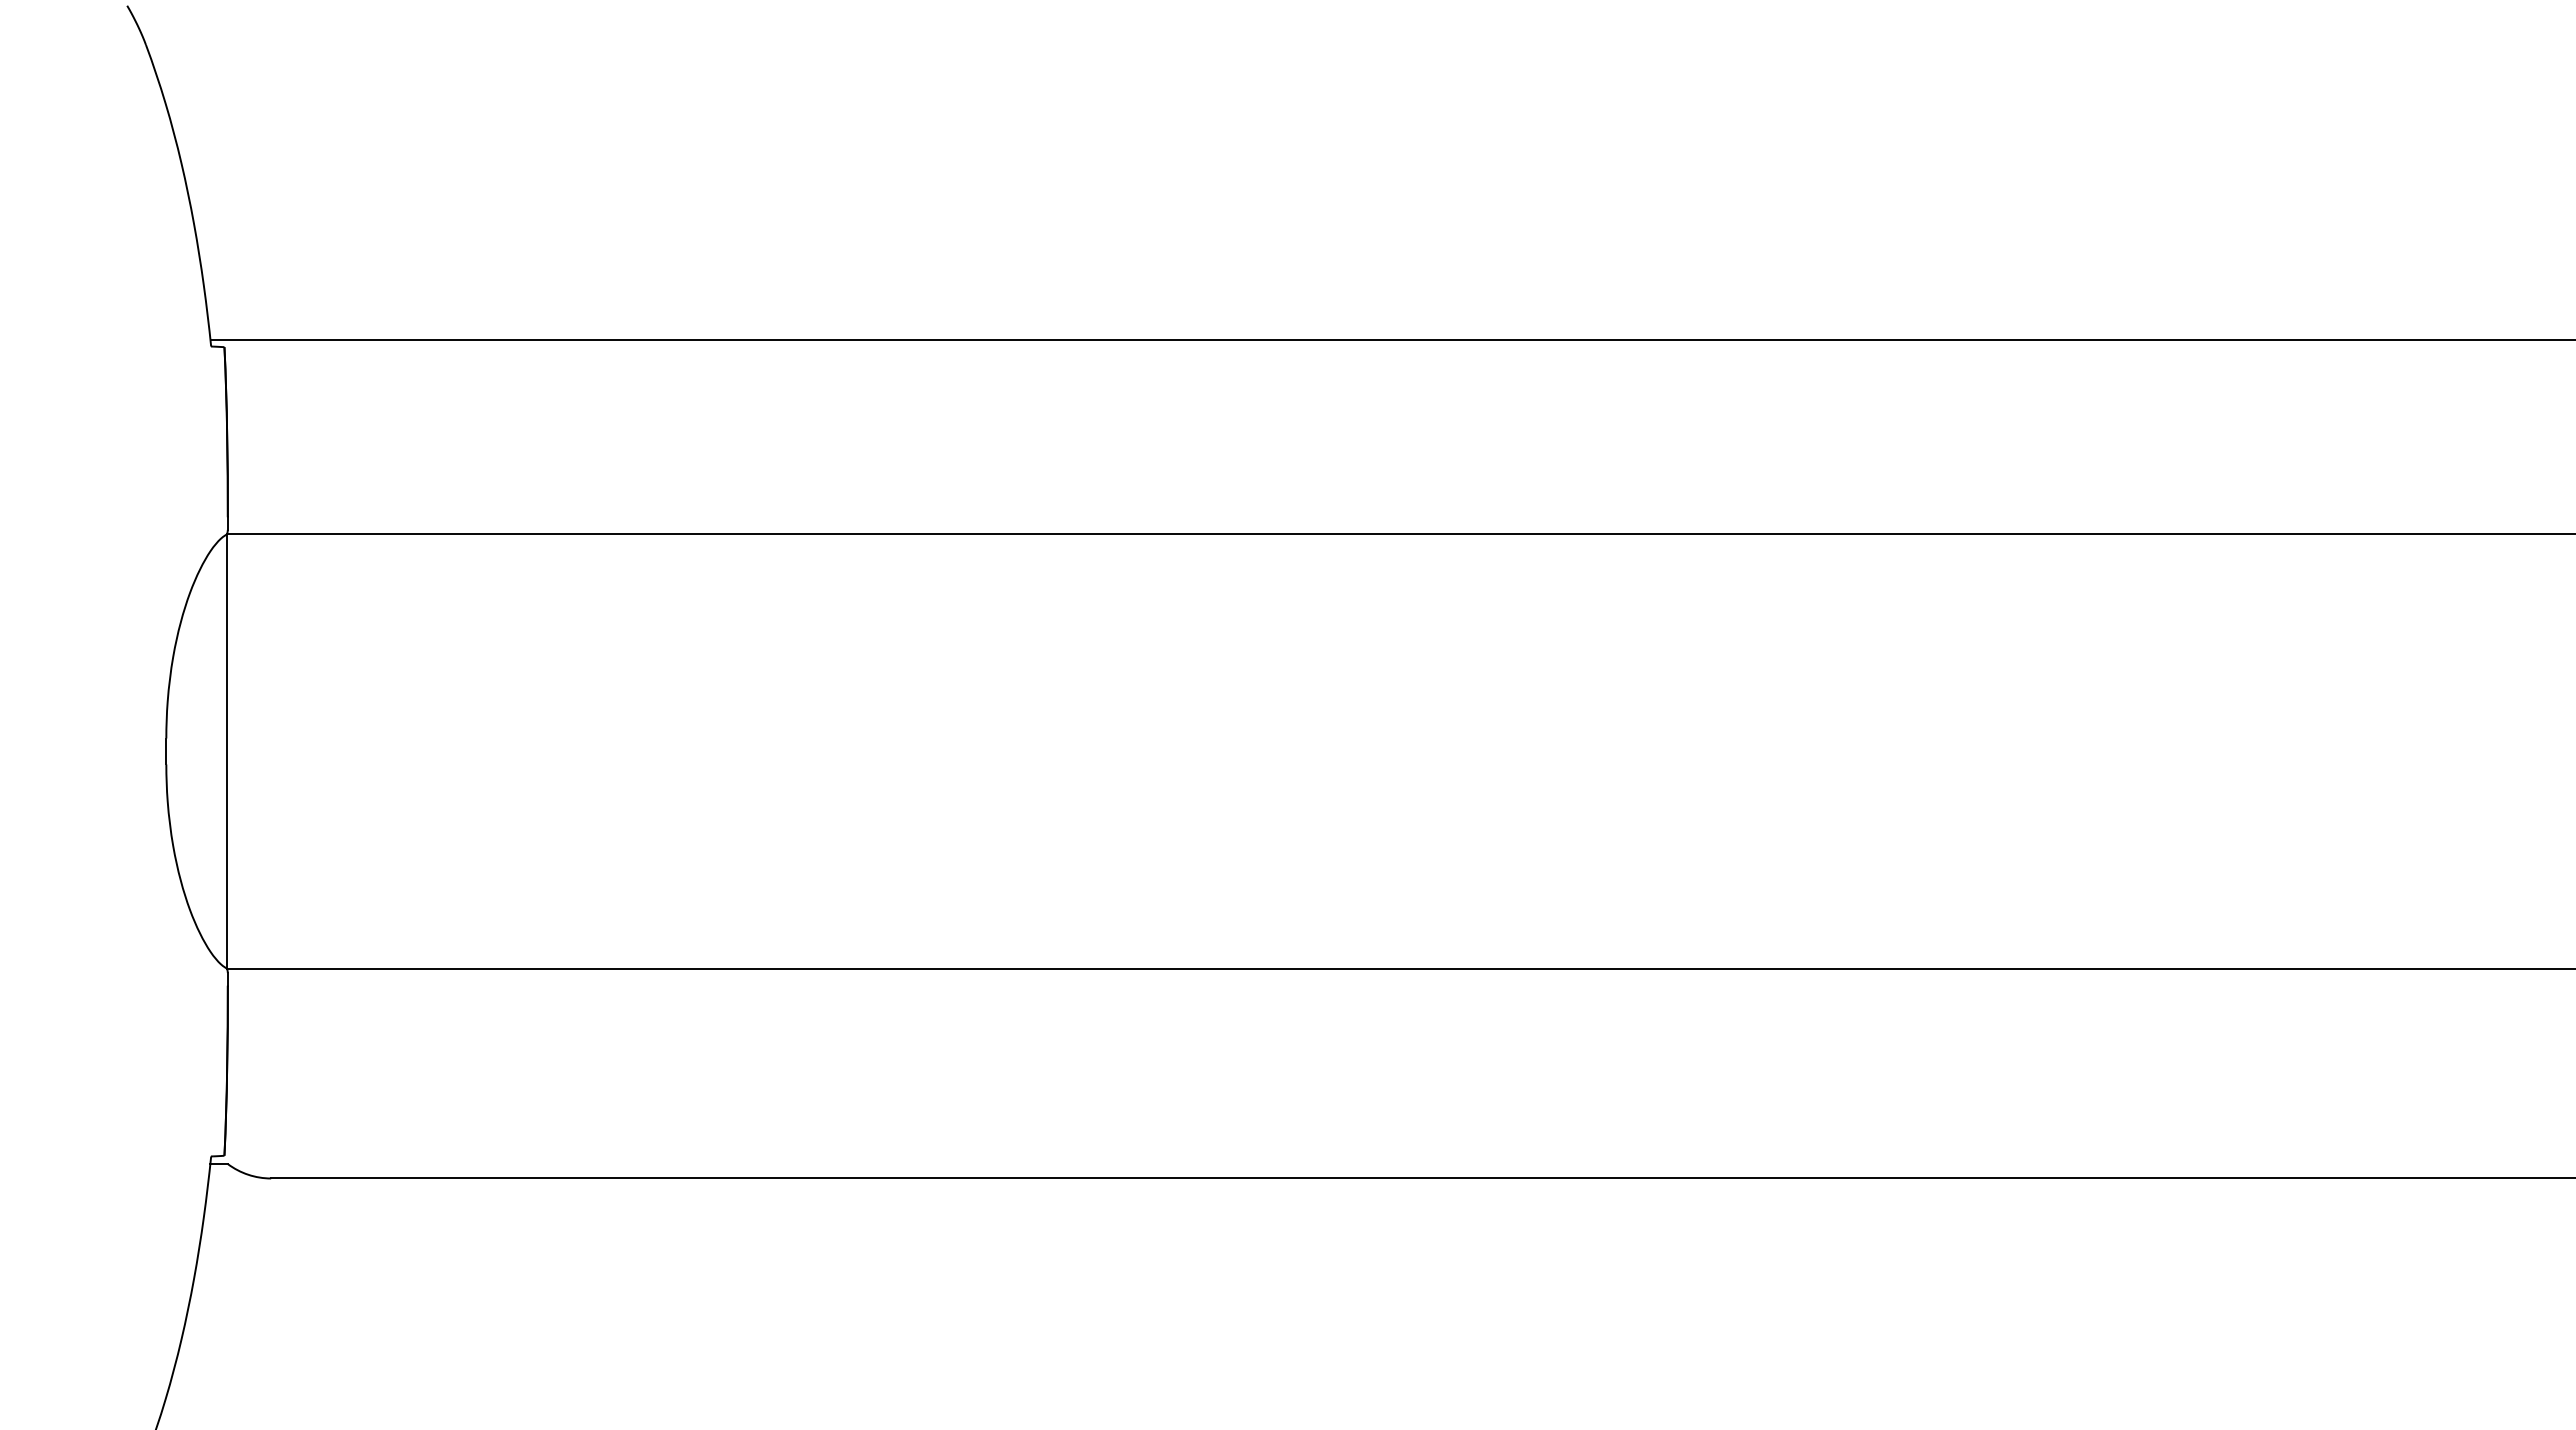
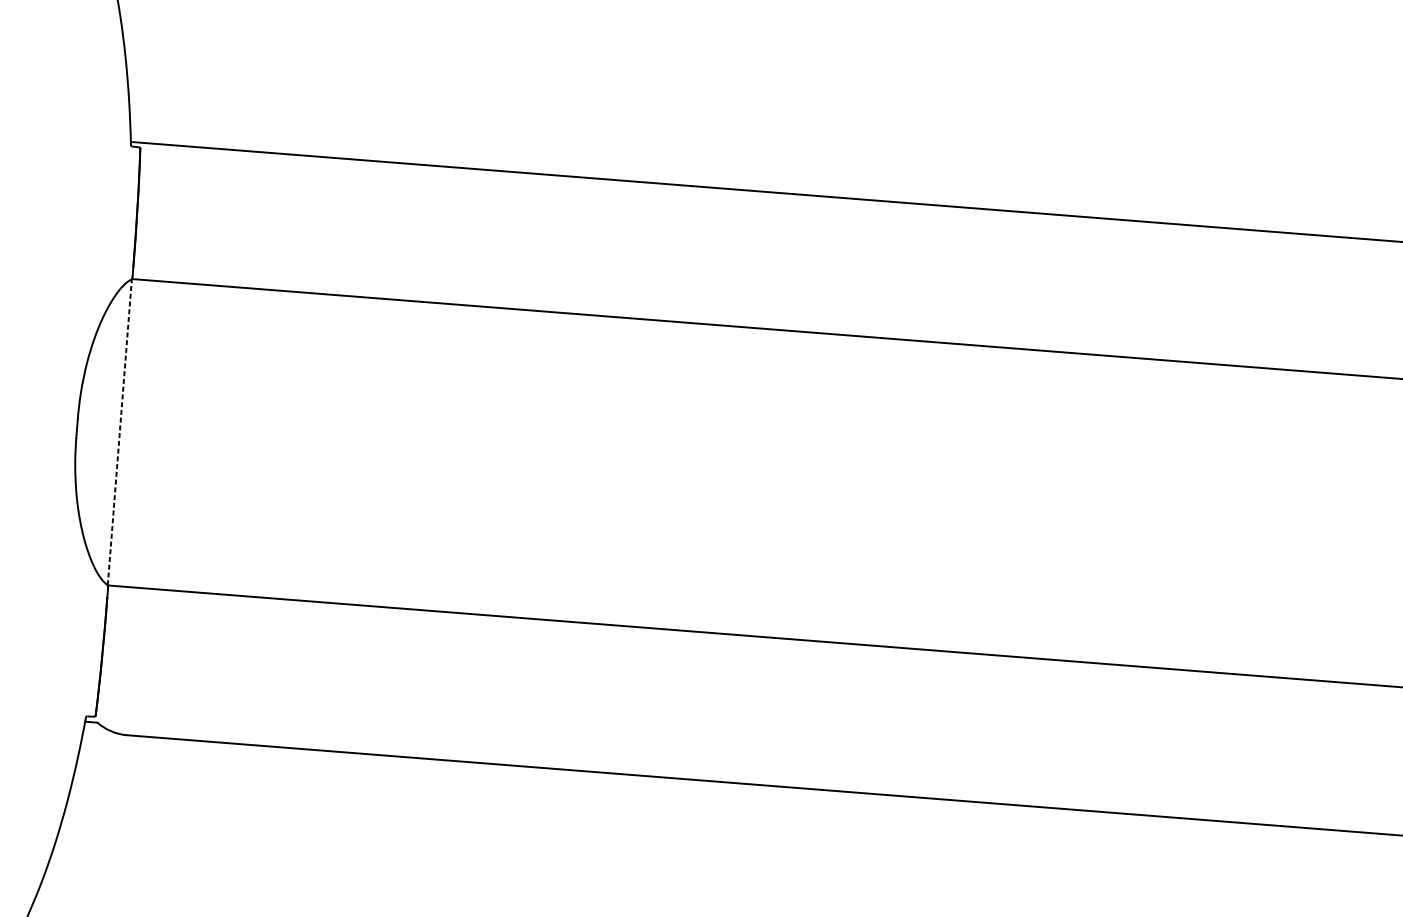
line: (227, 751) -> (120, 432), solid -> dashed

